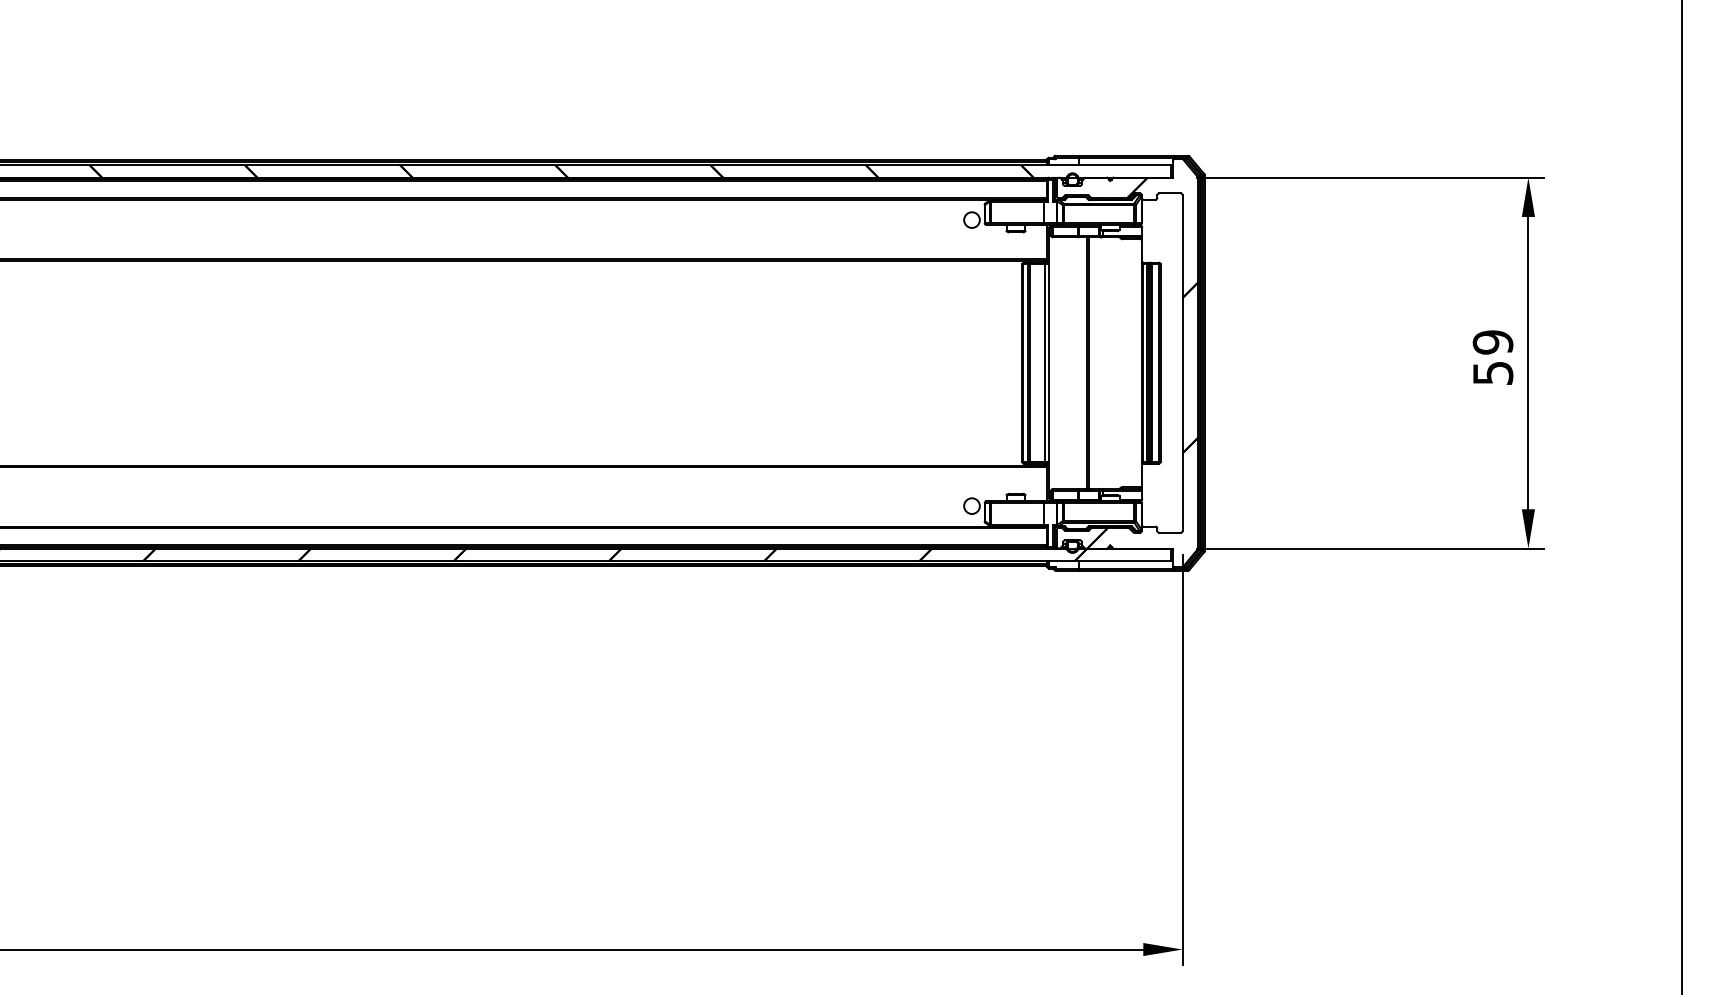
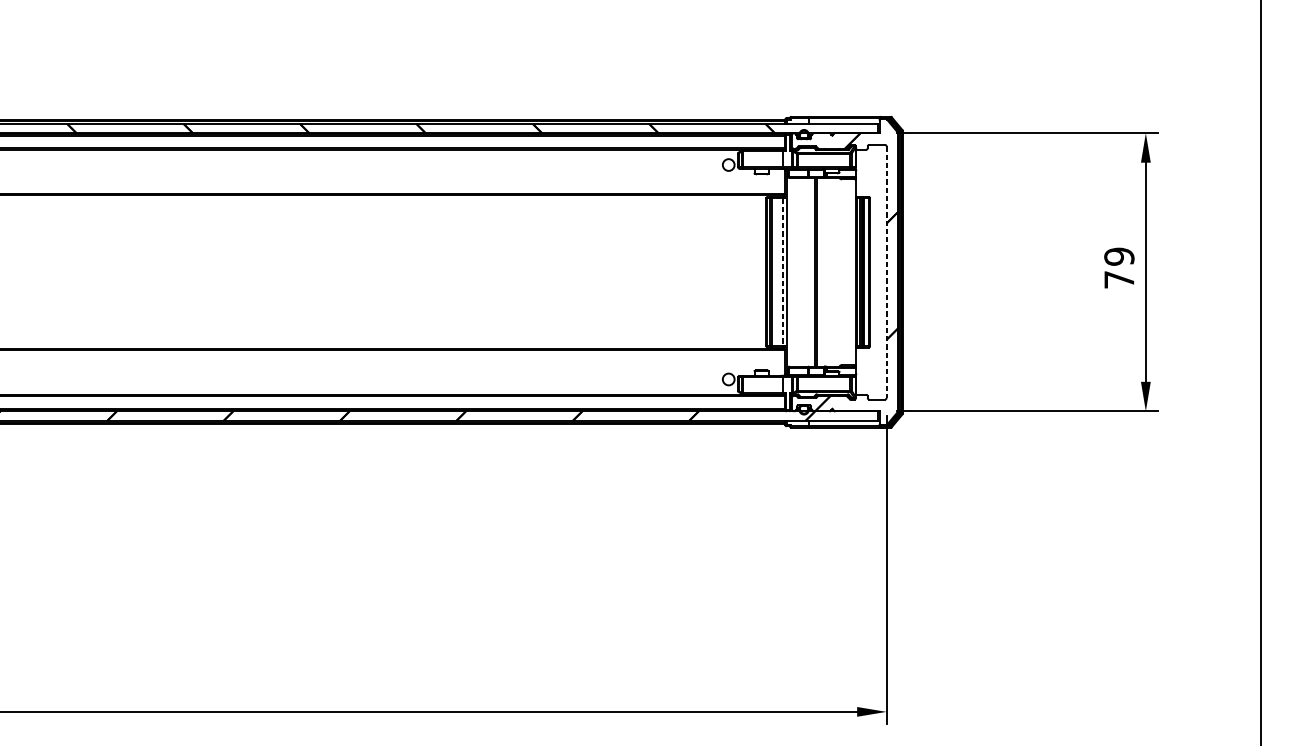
line: (1044, 363) -> (783, 272), solid -> dashed
line: (1182, 363) -> (886, 272), solid -> dashed
text: (1493, 373) -> (1119, 280), 59 -> 79

